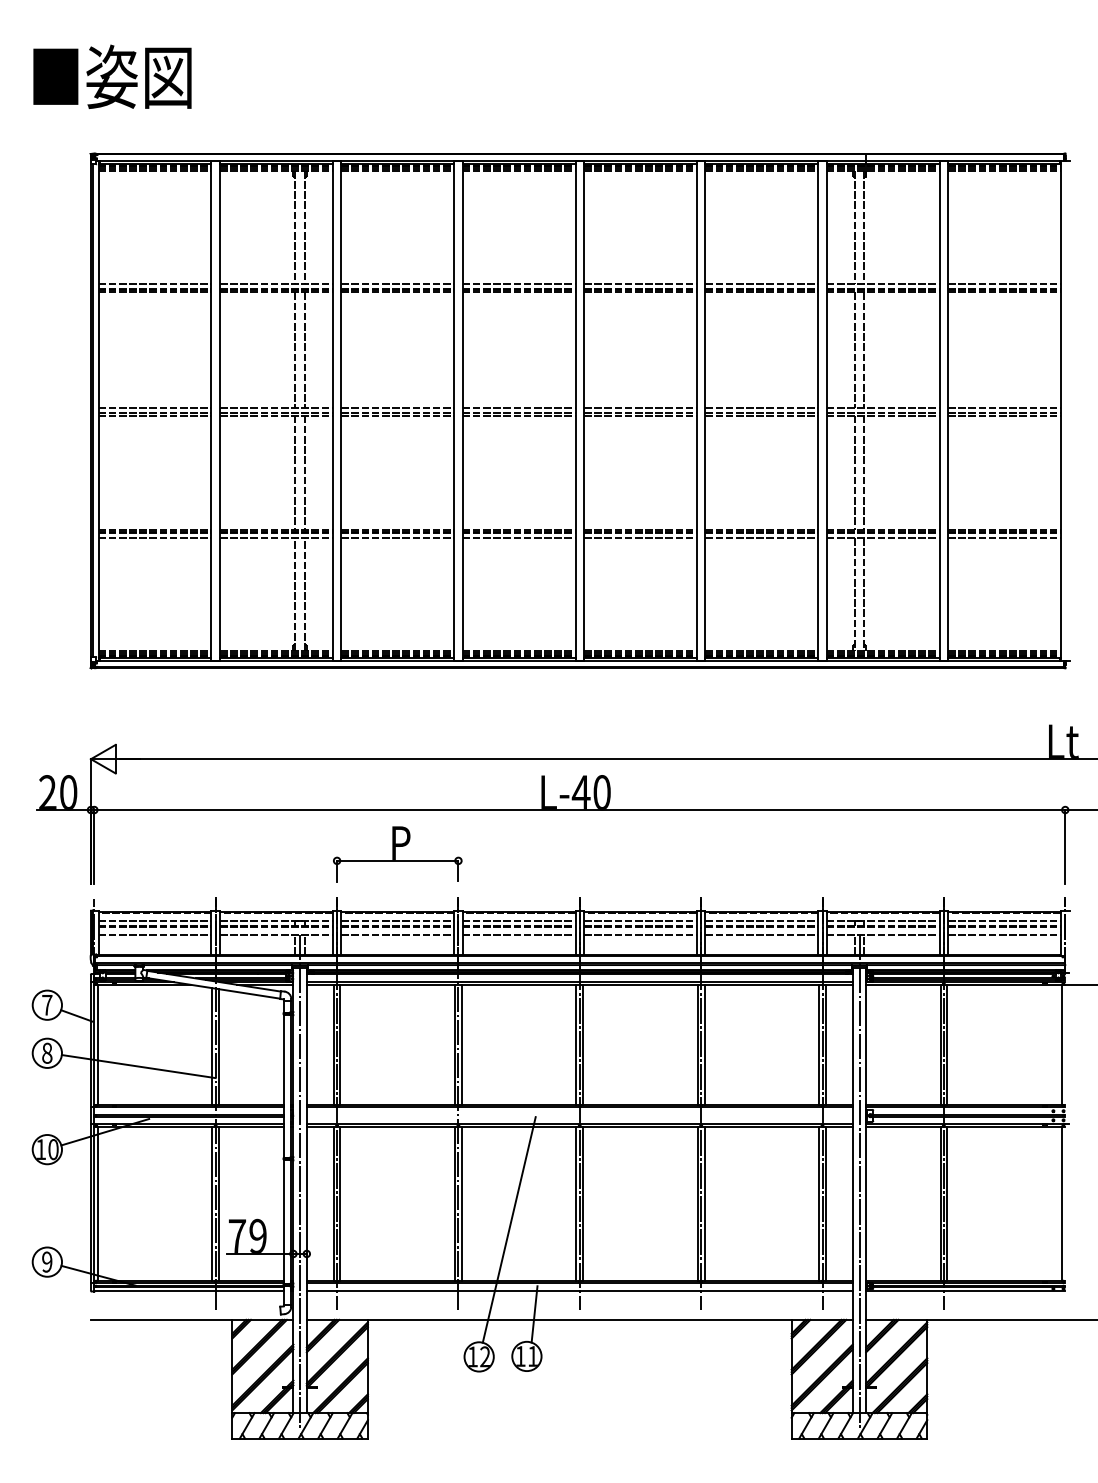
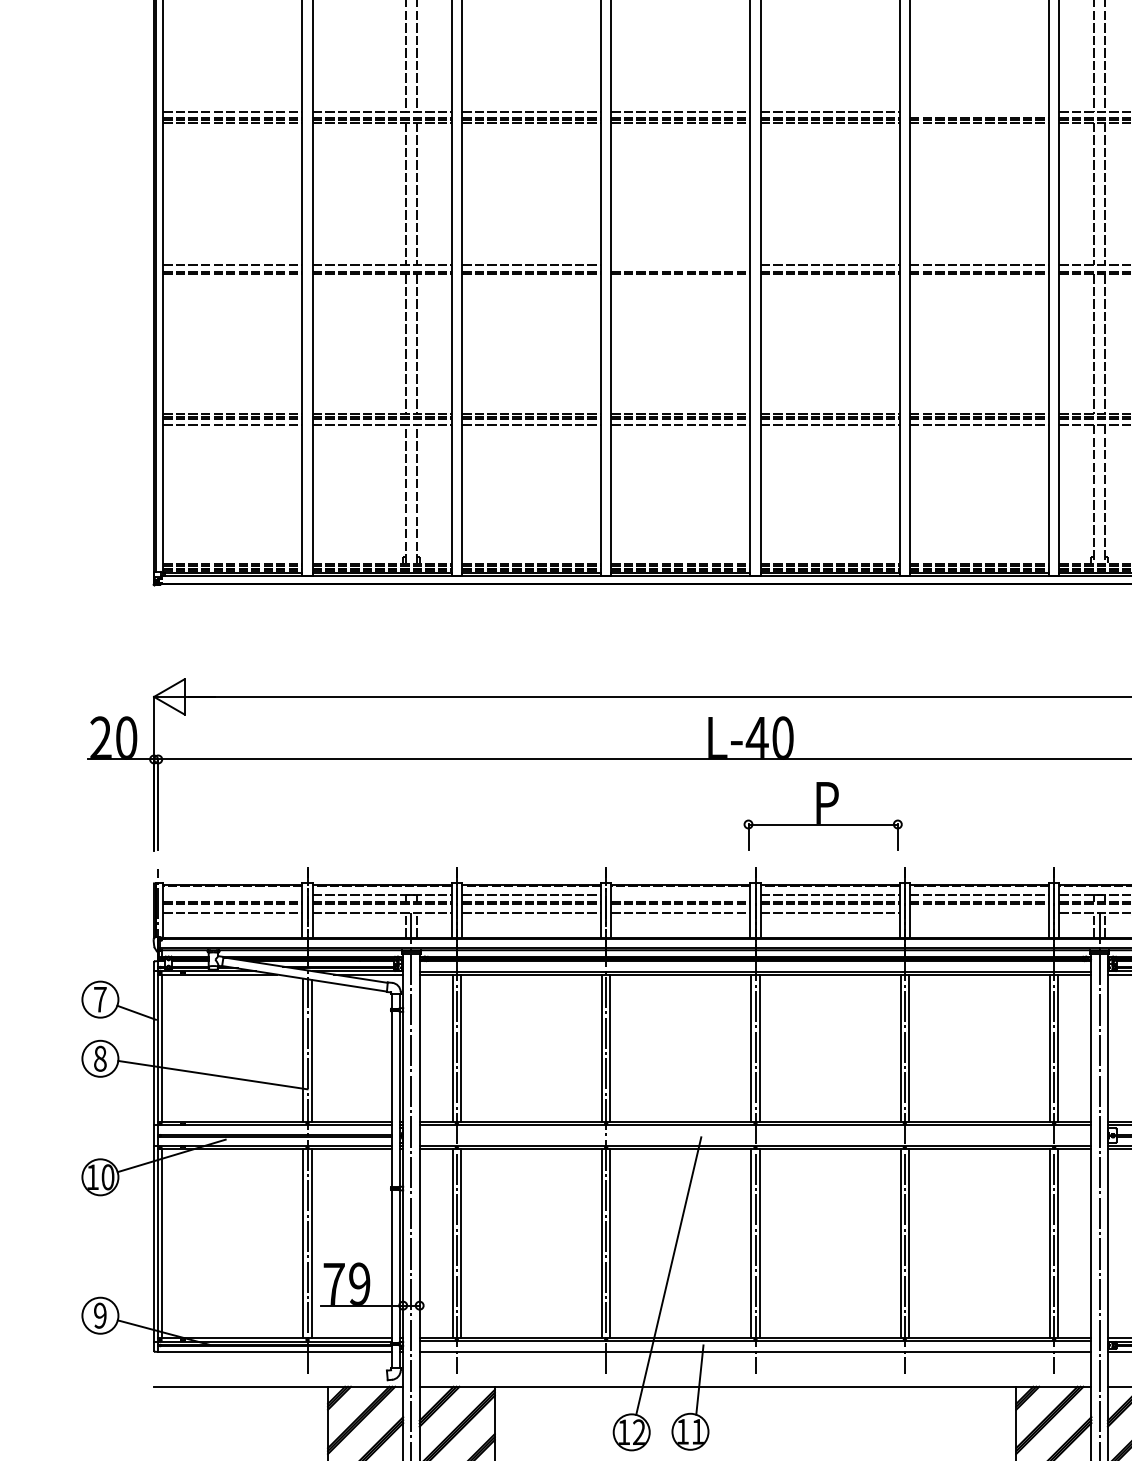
line: (761, 283) -> (979, 111), removed
line: (518, 408) -> (680, 265), removed
part: (397, 854) -> (822, 816), moved
line: (154, 920) -> (232, 895), removed
line: (518, 920) -> (680, 895), removed
line: (761, 934) -> (979, 912), removed

